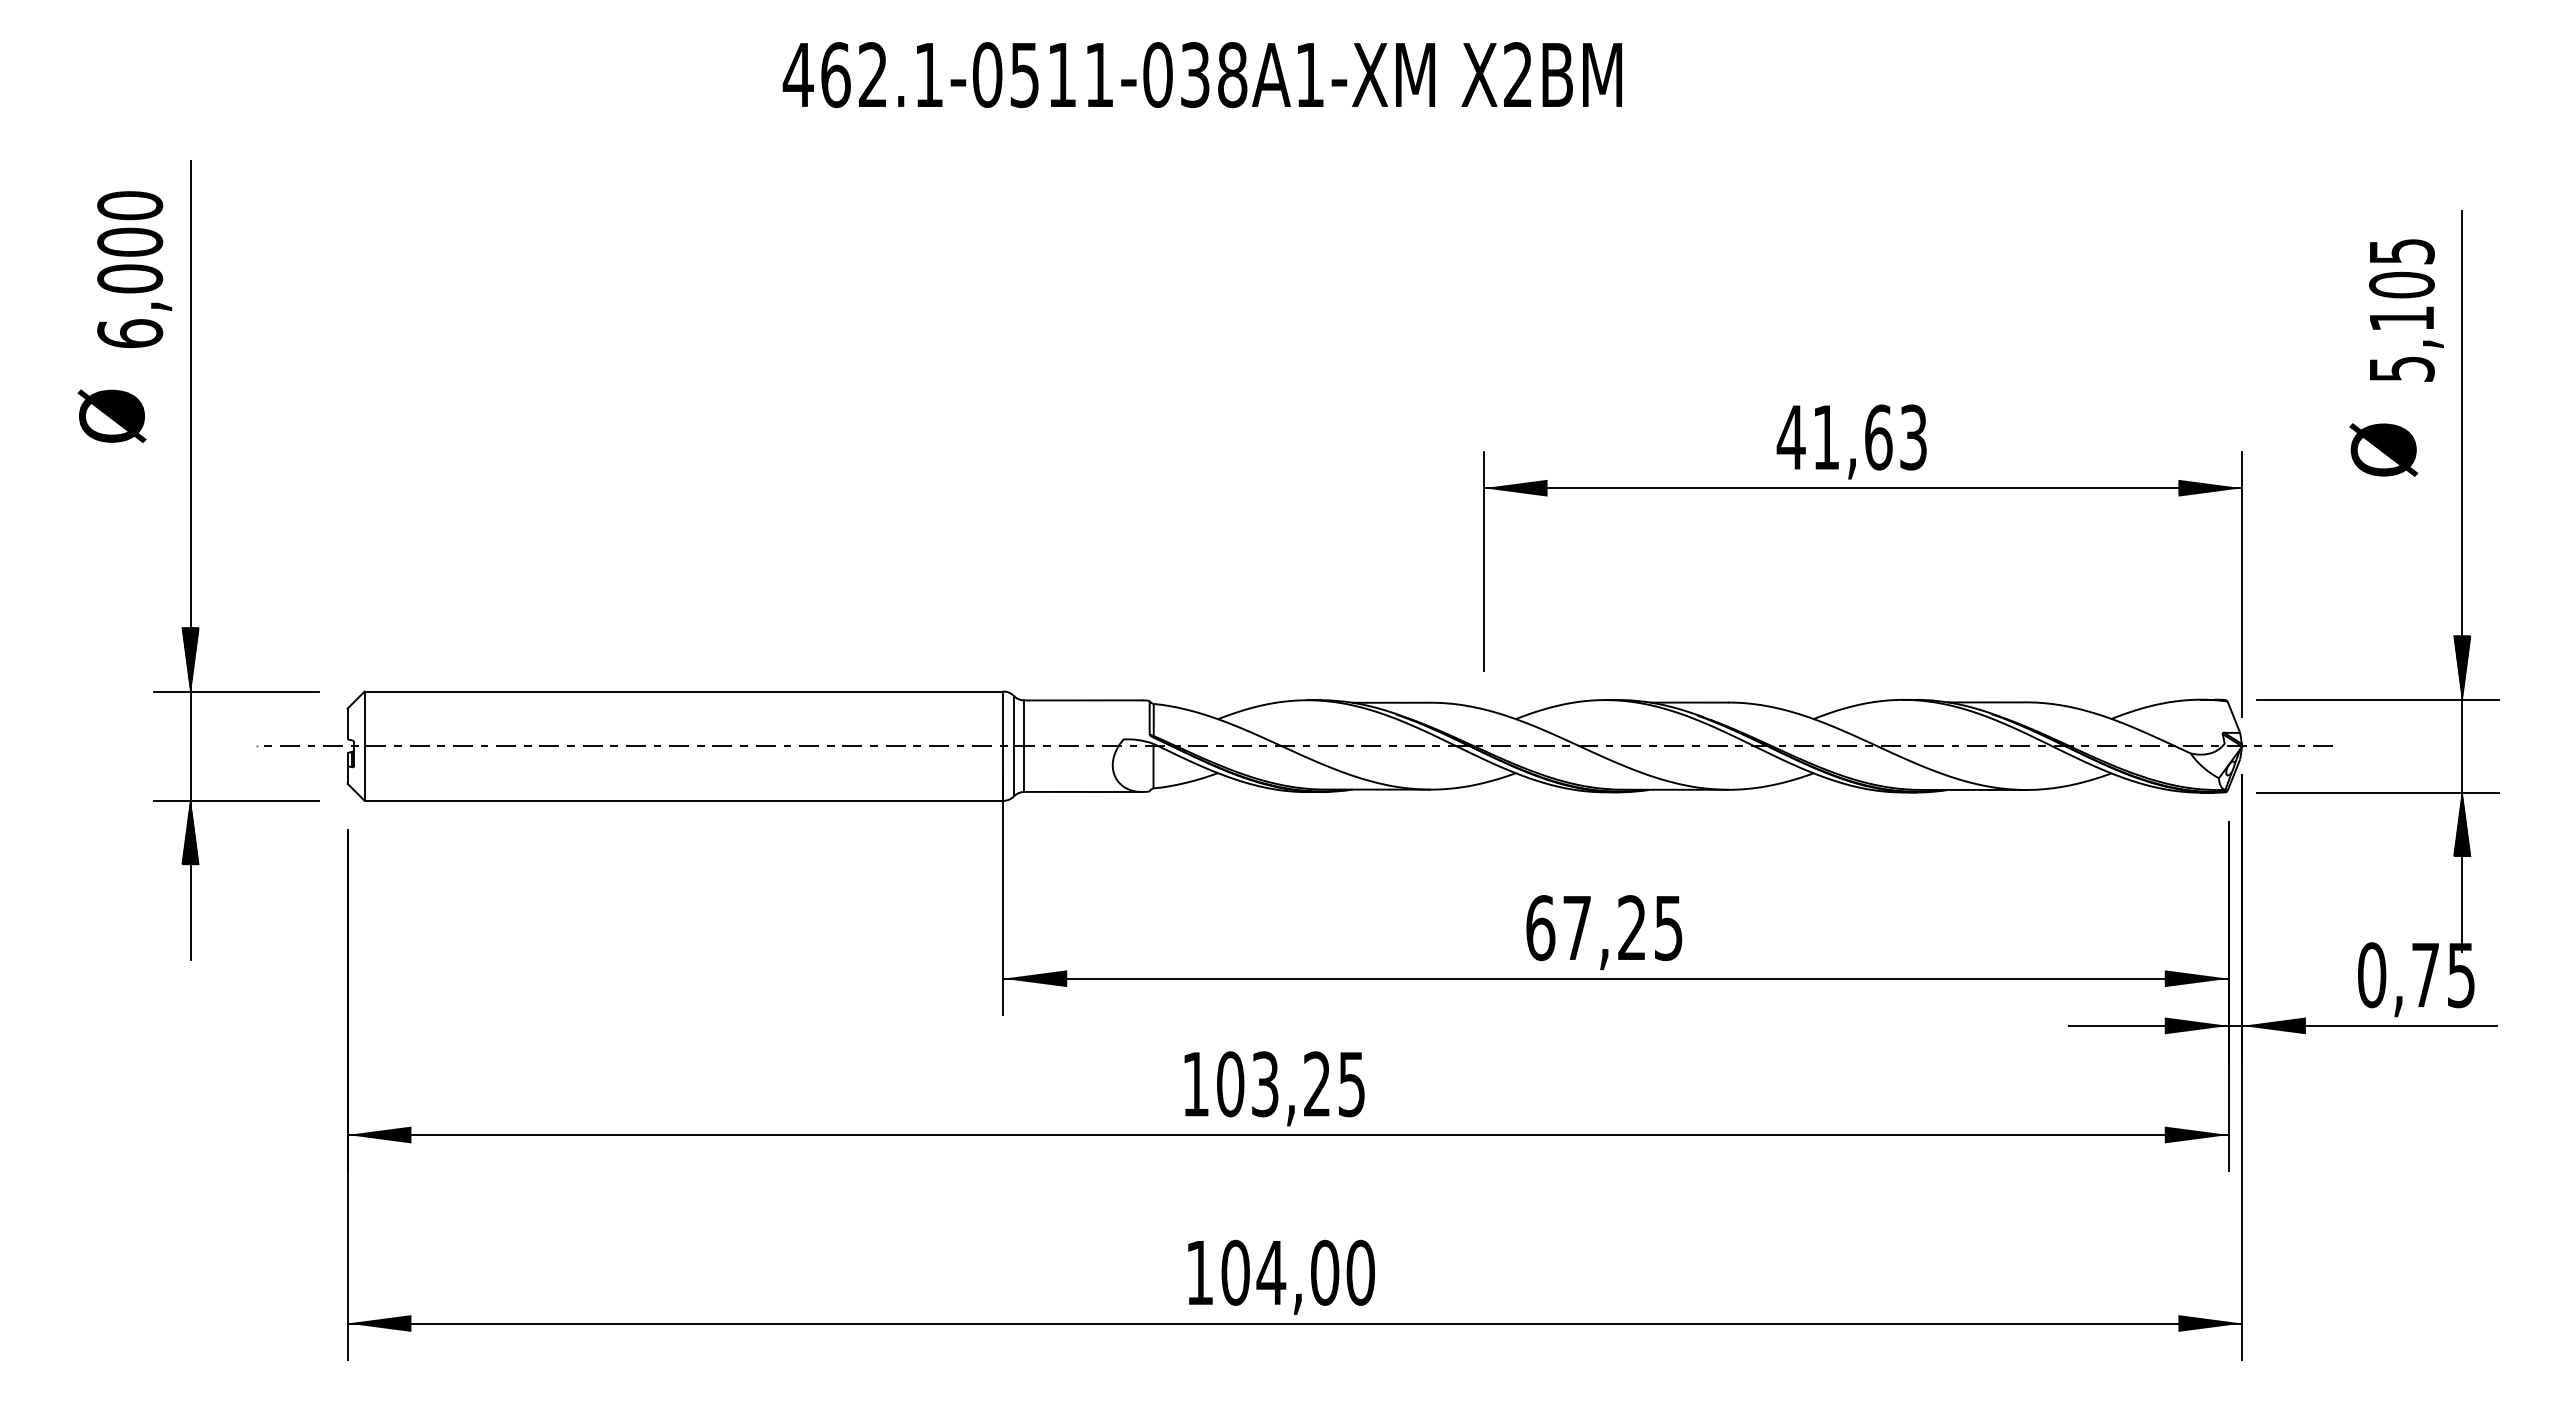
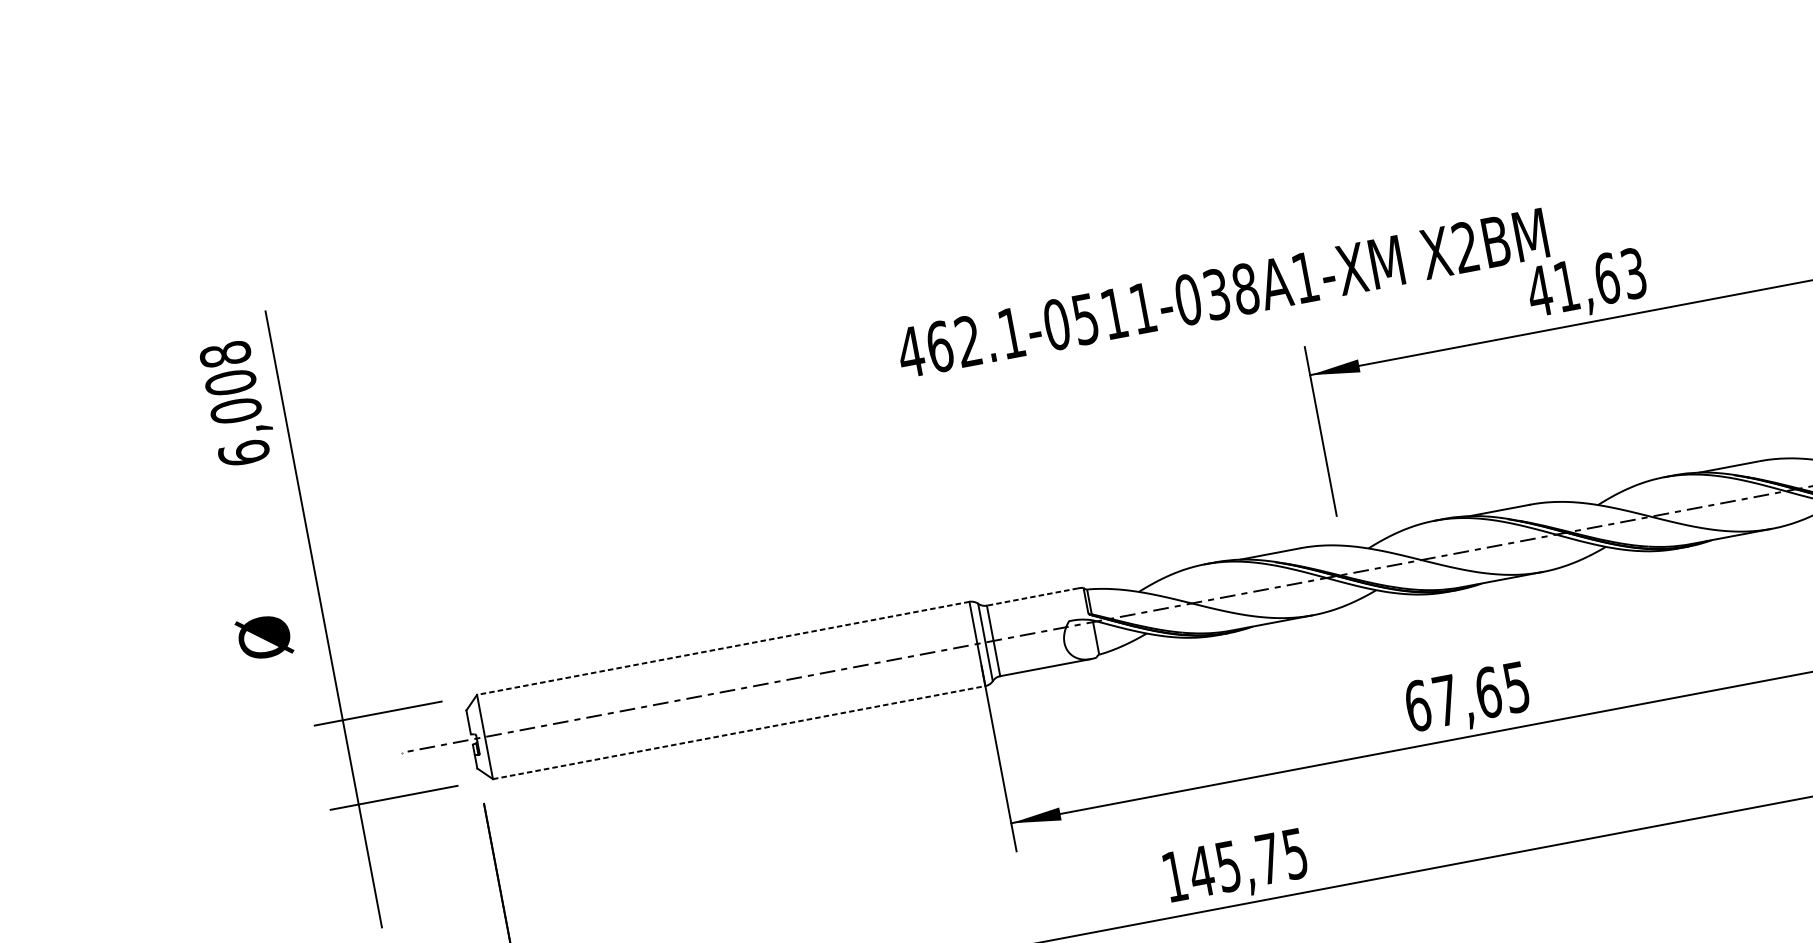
text: (1201, 75) -> (1221, 293), moved
text: (129, 205) -> (224, 354), 6,000 -> 6,008
text: (111, 415) -> (263, 636), moved
hatch: (190, 659) -> (338, 695), removed
line: (683, 691) -> (722, 648), solid -> dashed
line: (1082, 700) -> (1031, 597), solid -> dashed
line: (684, 800) -> (739, 732), solid -> dashed
hatch: (190, 832) -> (363, 828), removed
text: (1632, 928) -> (1488, 692), 67,25 -> 67,65
text: (1272, 1084) -> (1234, 865), 103,25 -> 145,75

